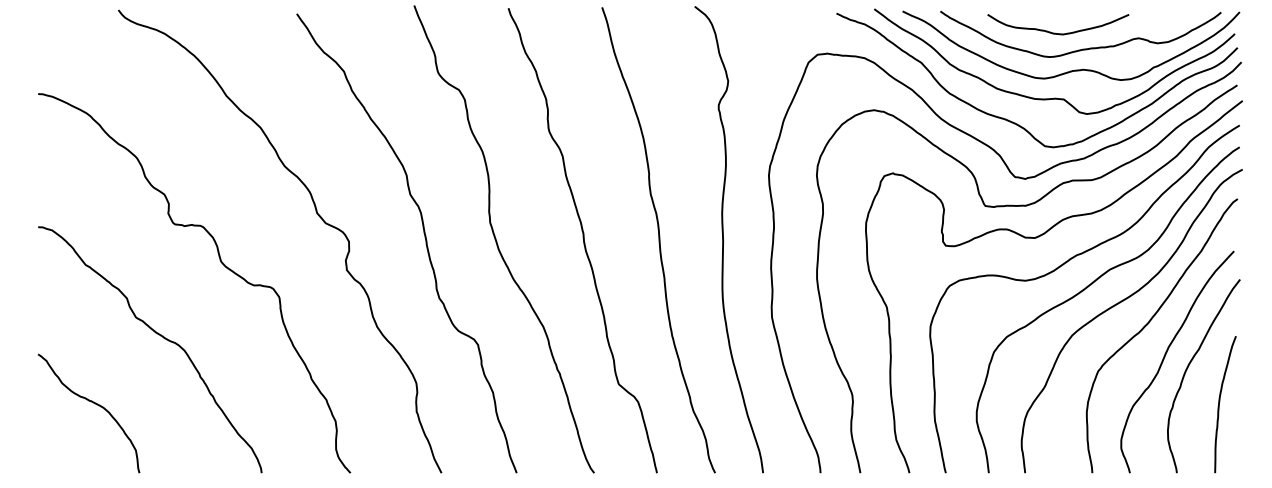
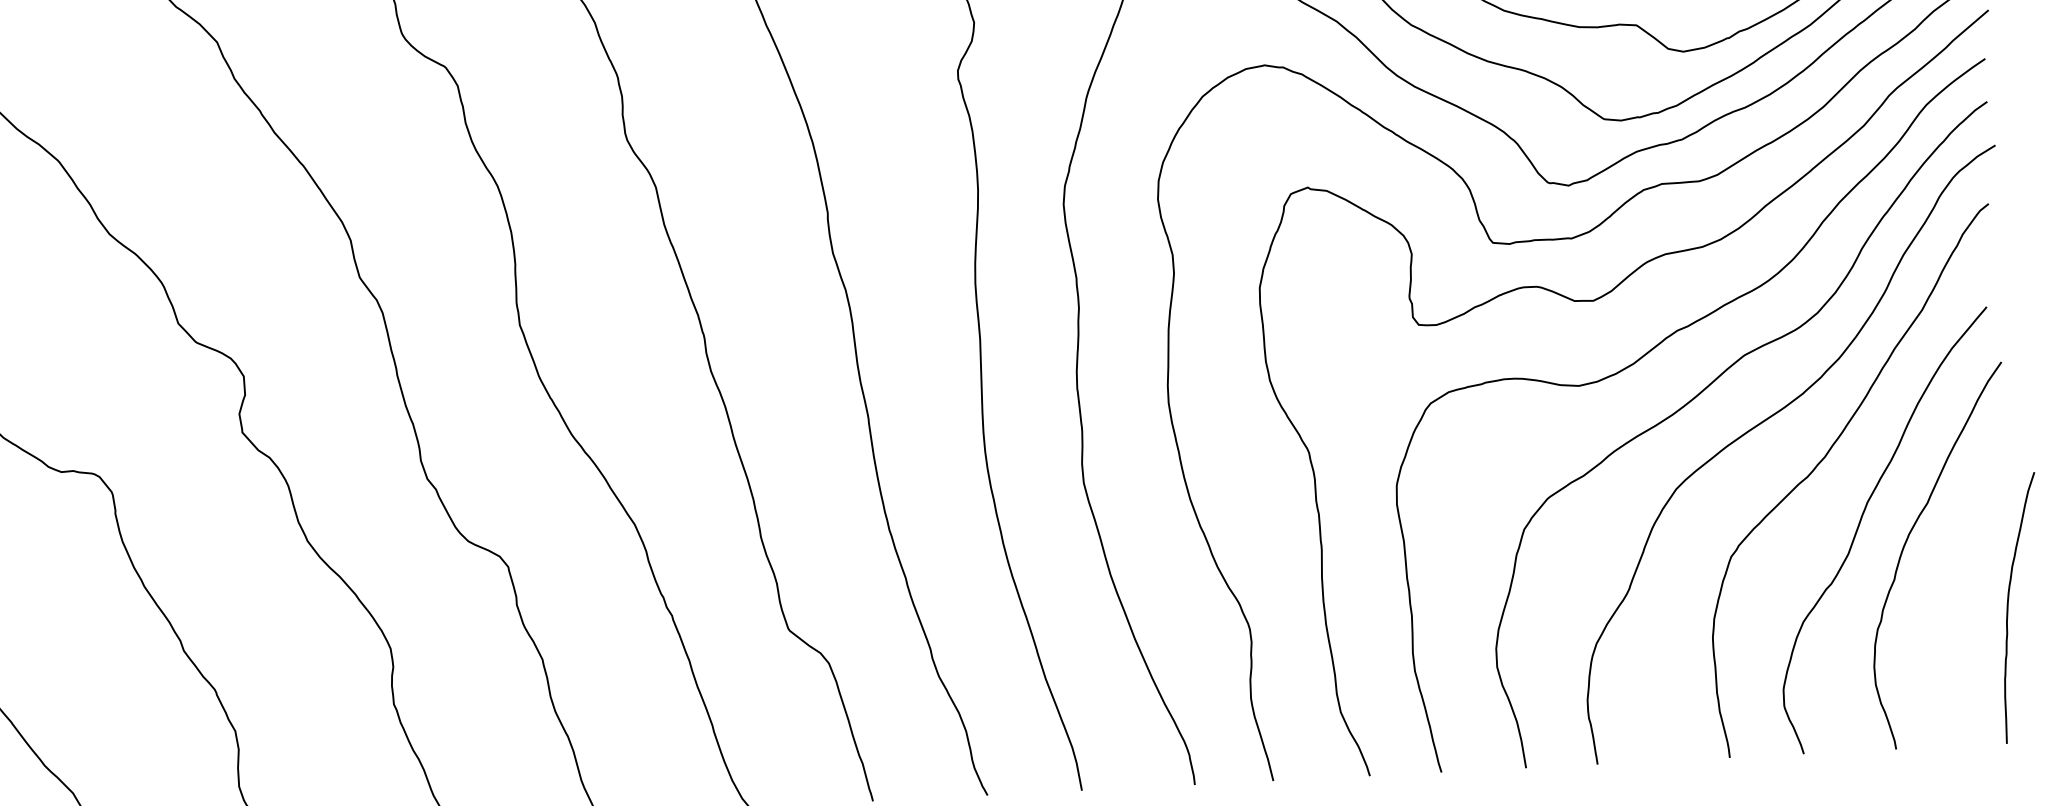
curve: (1220, 402) -> (2010, 604), moved

